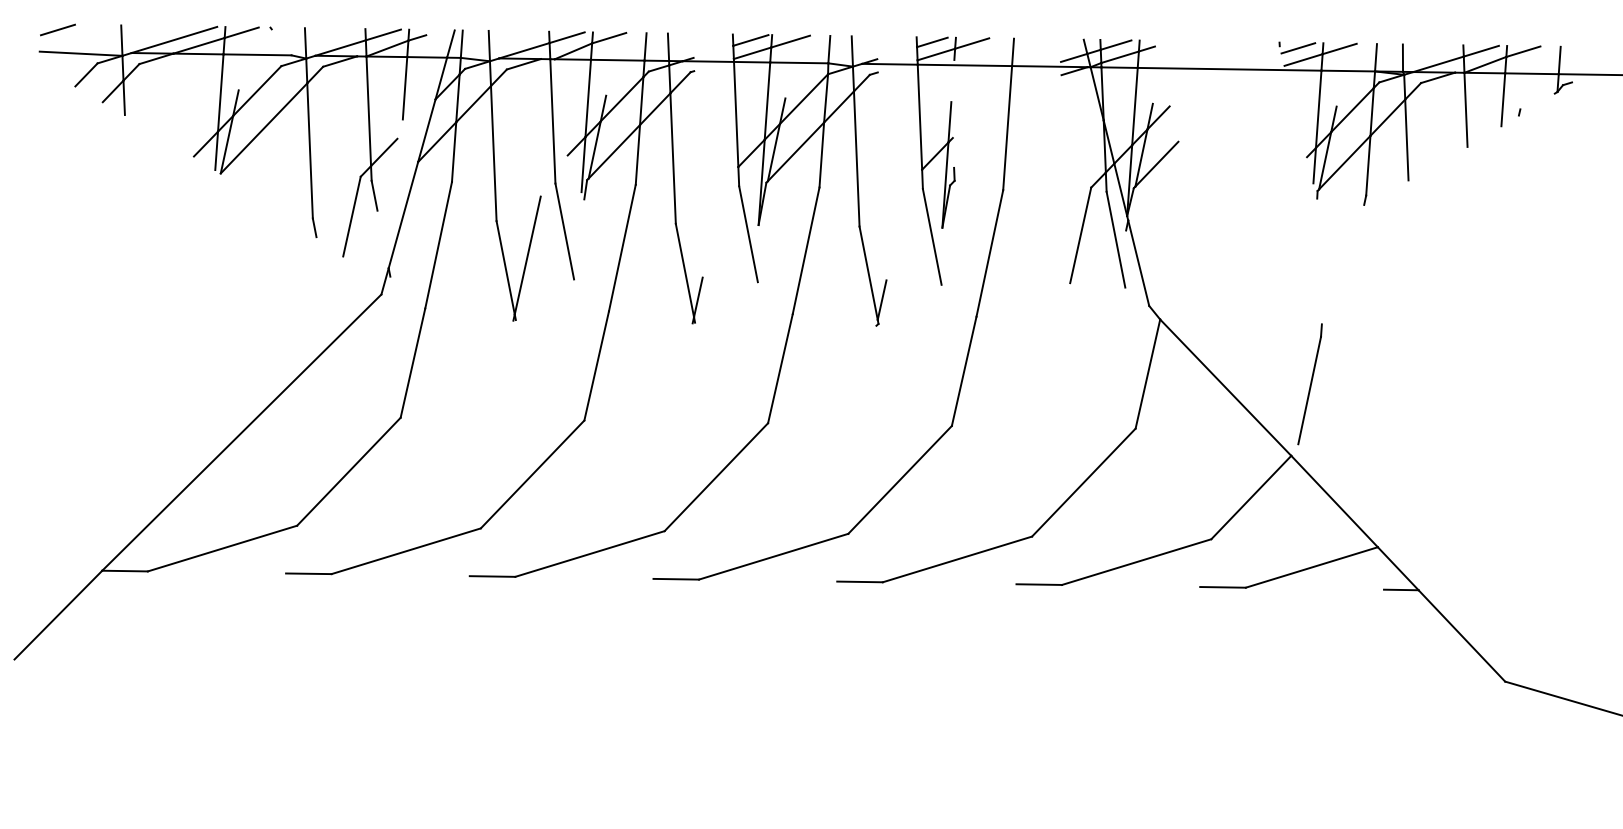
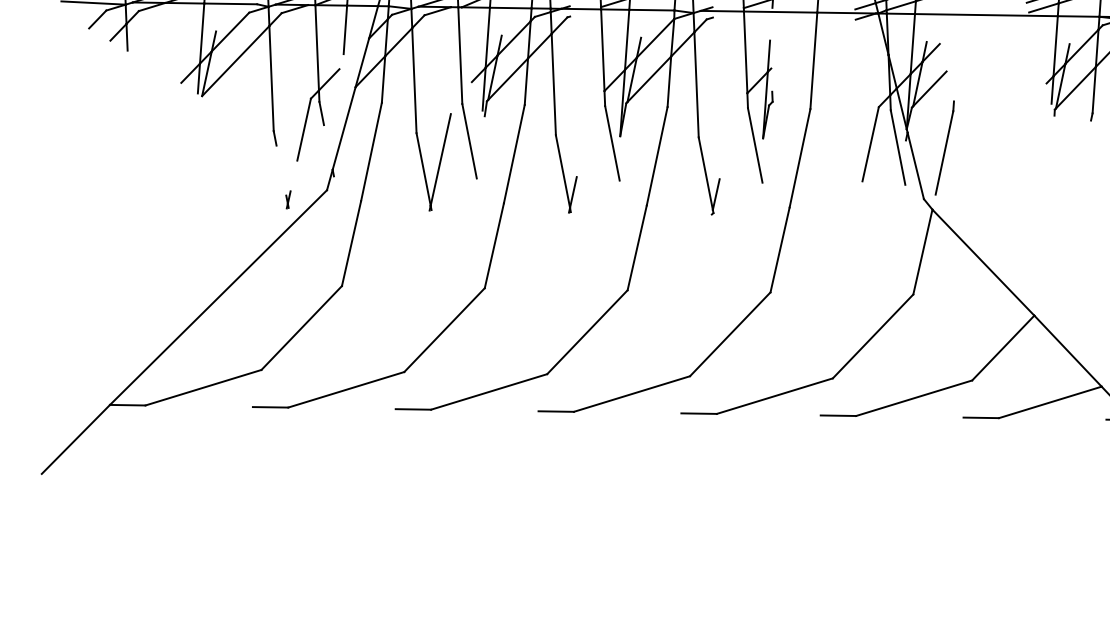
part: (331, 306) -> (288, 199), added
part: (1309, 384) -> (944, 148), moved

